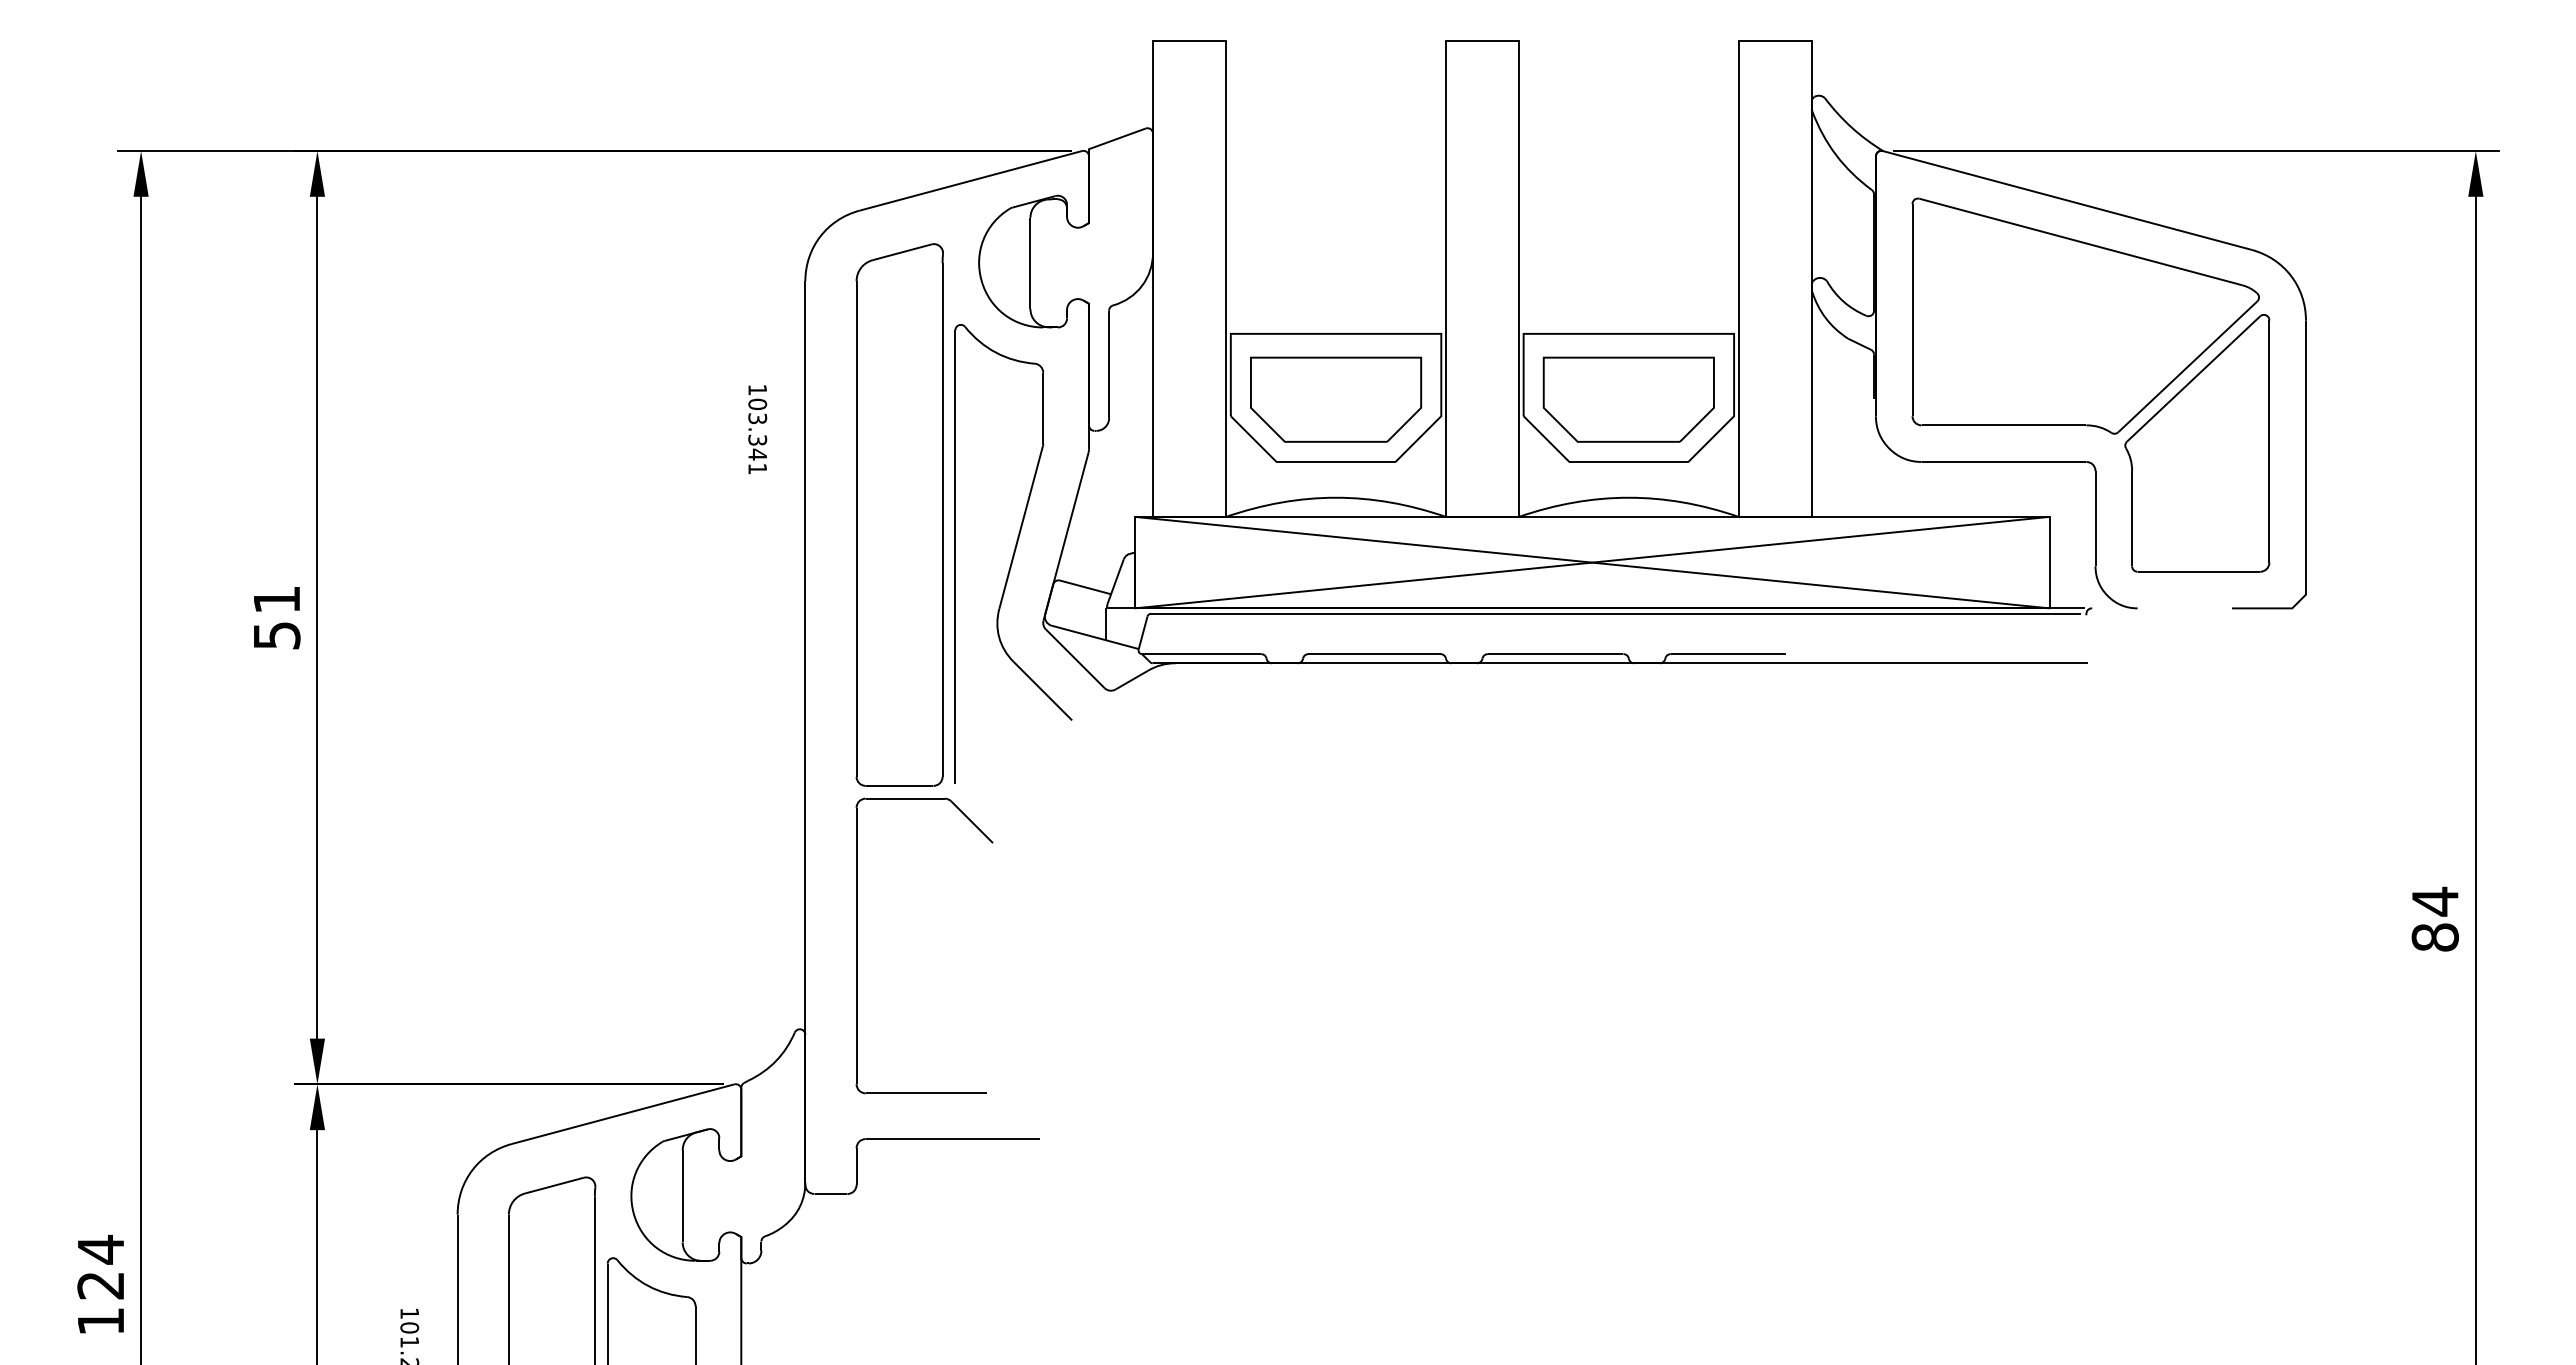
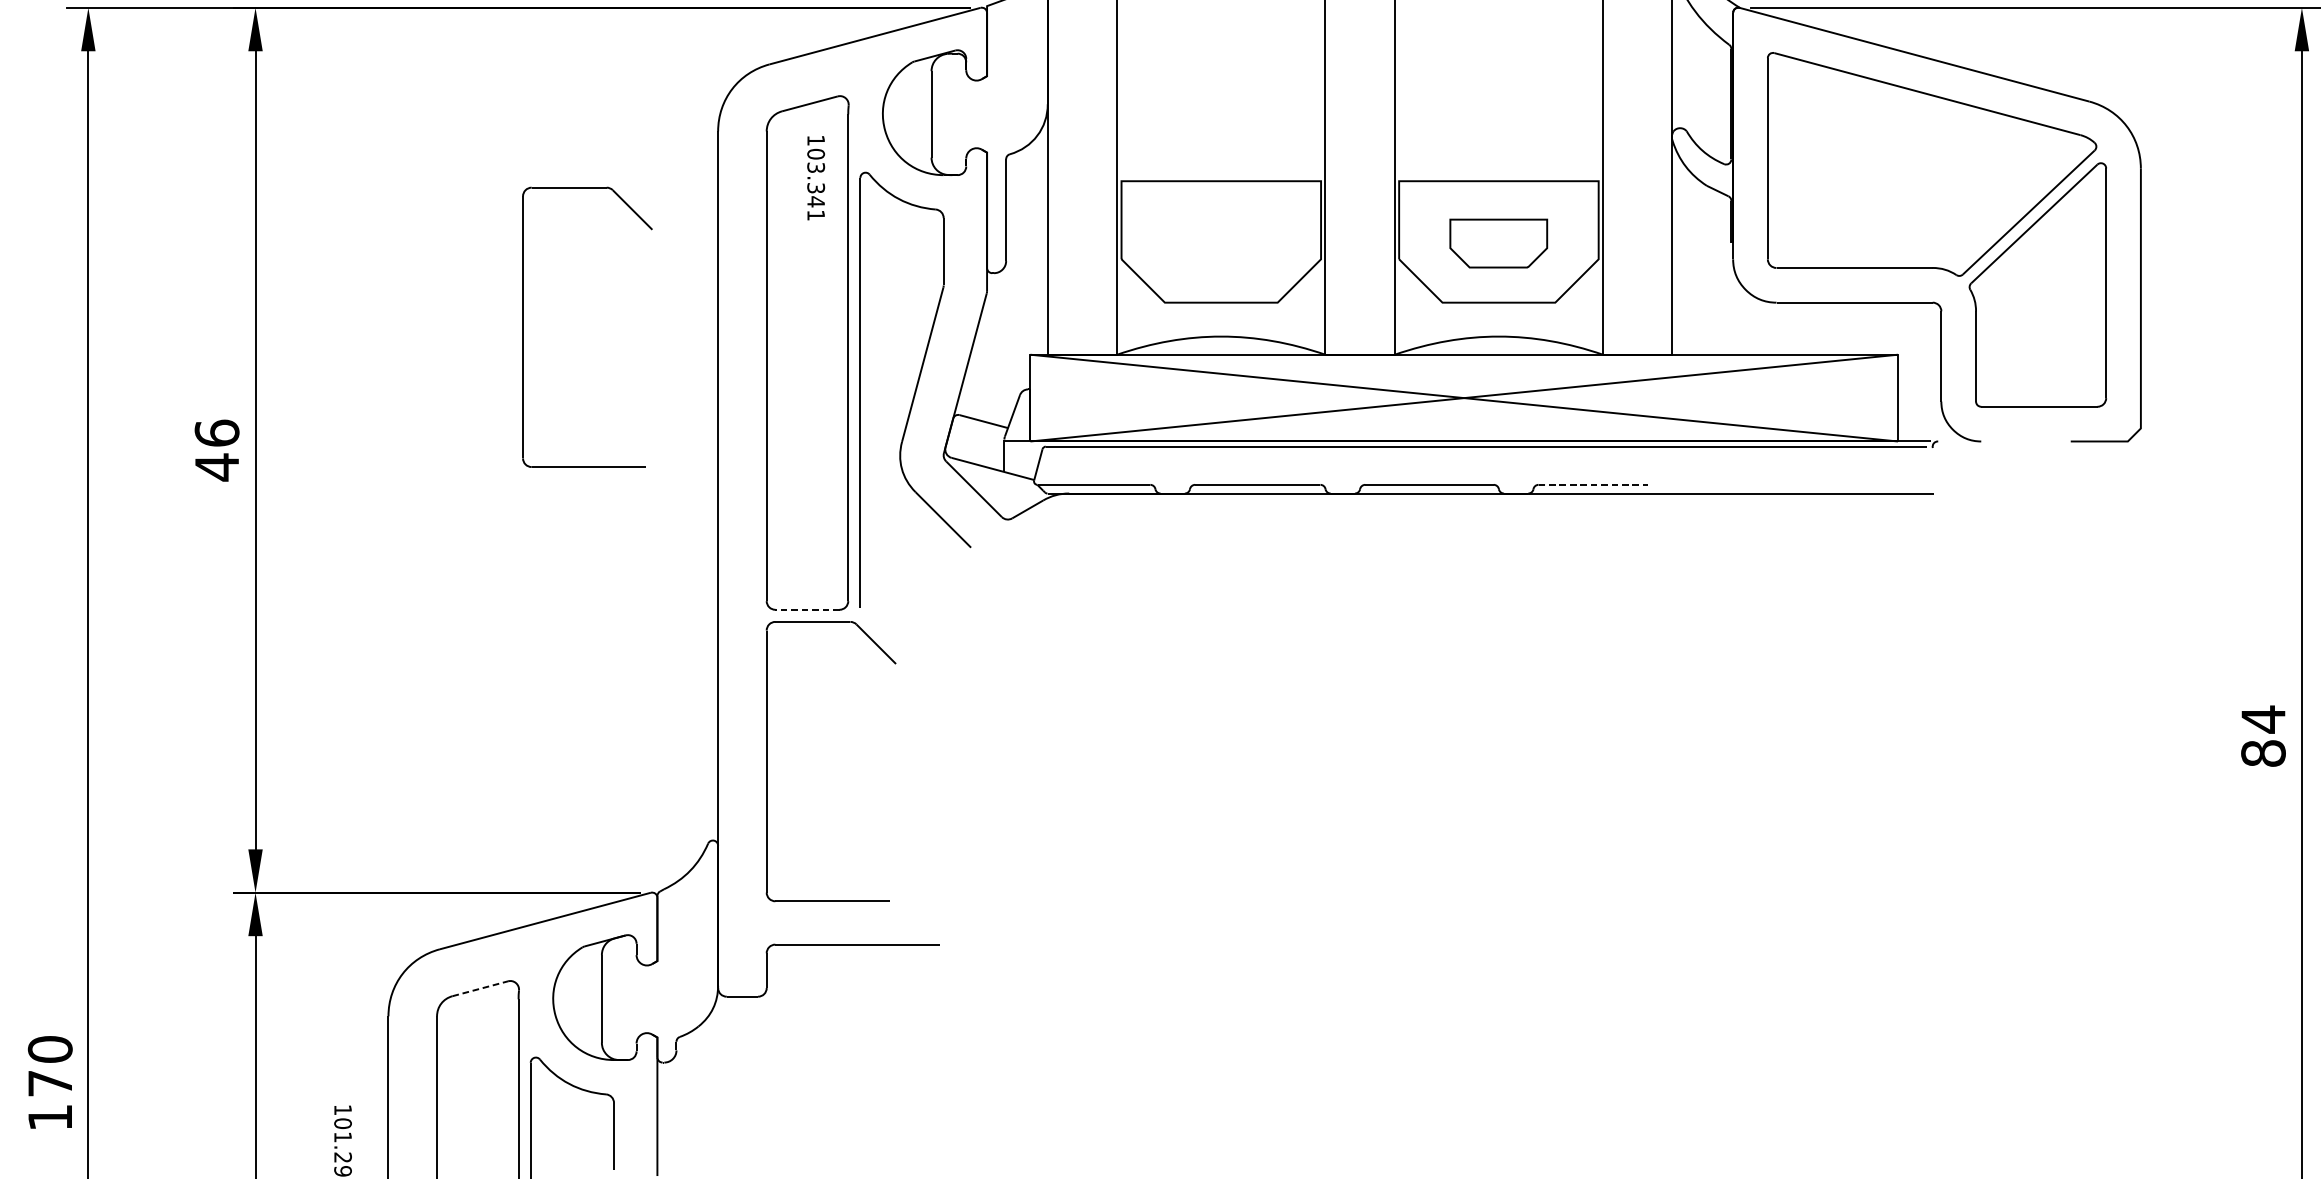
part: (1336, 399) -> (1221, 243), removed
part: (1628, 399) -> (1498, 243), size x0.6
text: (757, 429) -> (815, 178), moved
part: (600, 487) -> (523, 326), added
text: (276, 617) -> (216, 450), 51 -> 46
line: (1728, 654) -> (1593, 485), solid -> dashed
line: (899, 785) -> (807, 609), solid -> dashed
line: (554, 1185) -> (480, 988), solid -> dashed
text: (100, 1266) -> (49, 1065), 124 -> 170

